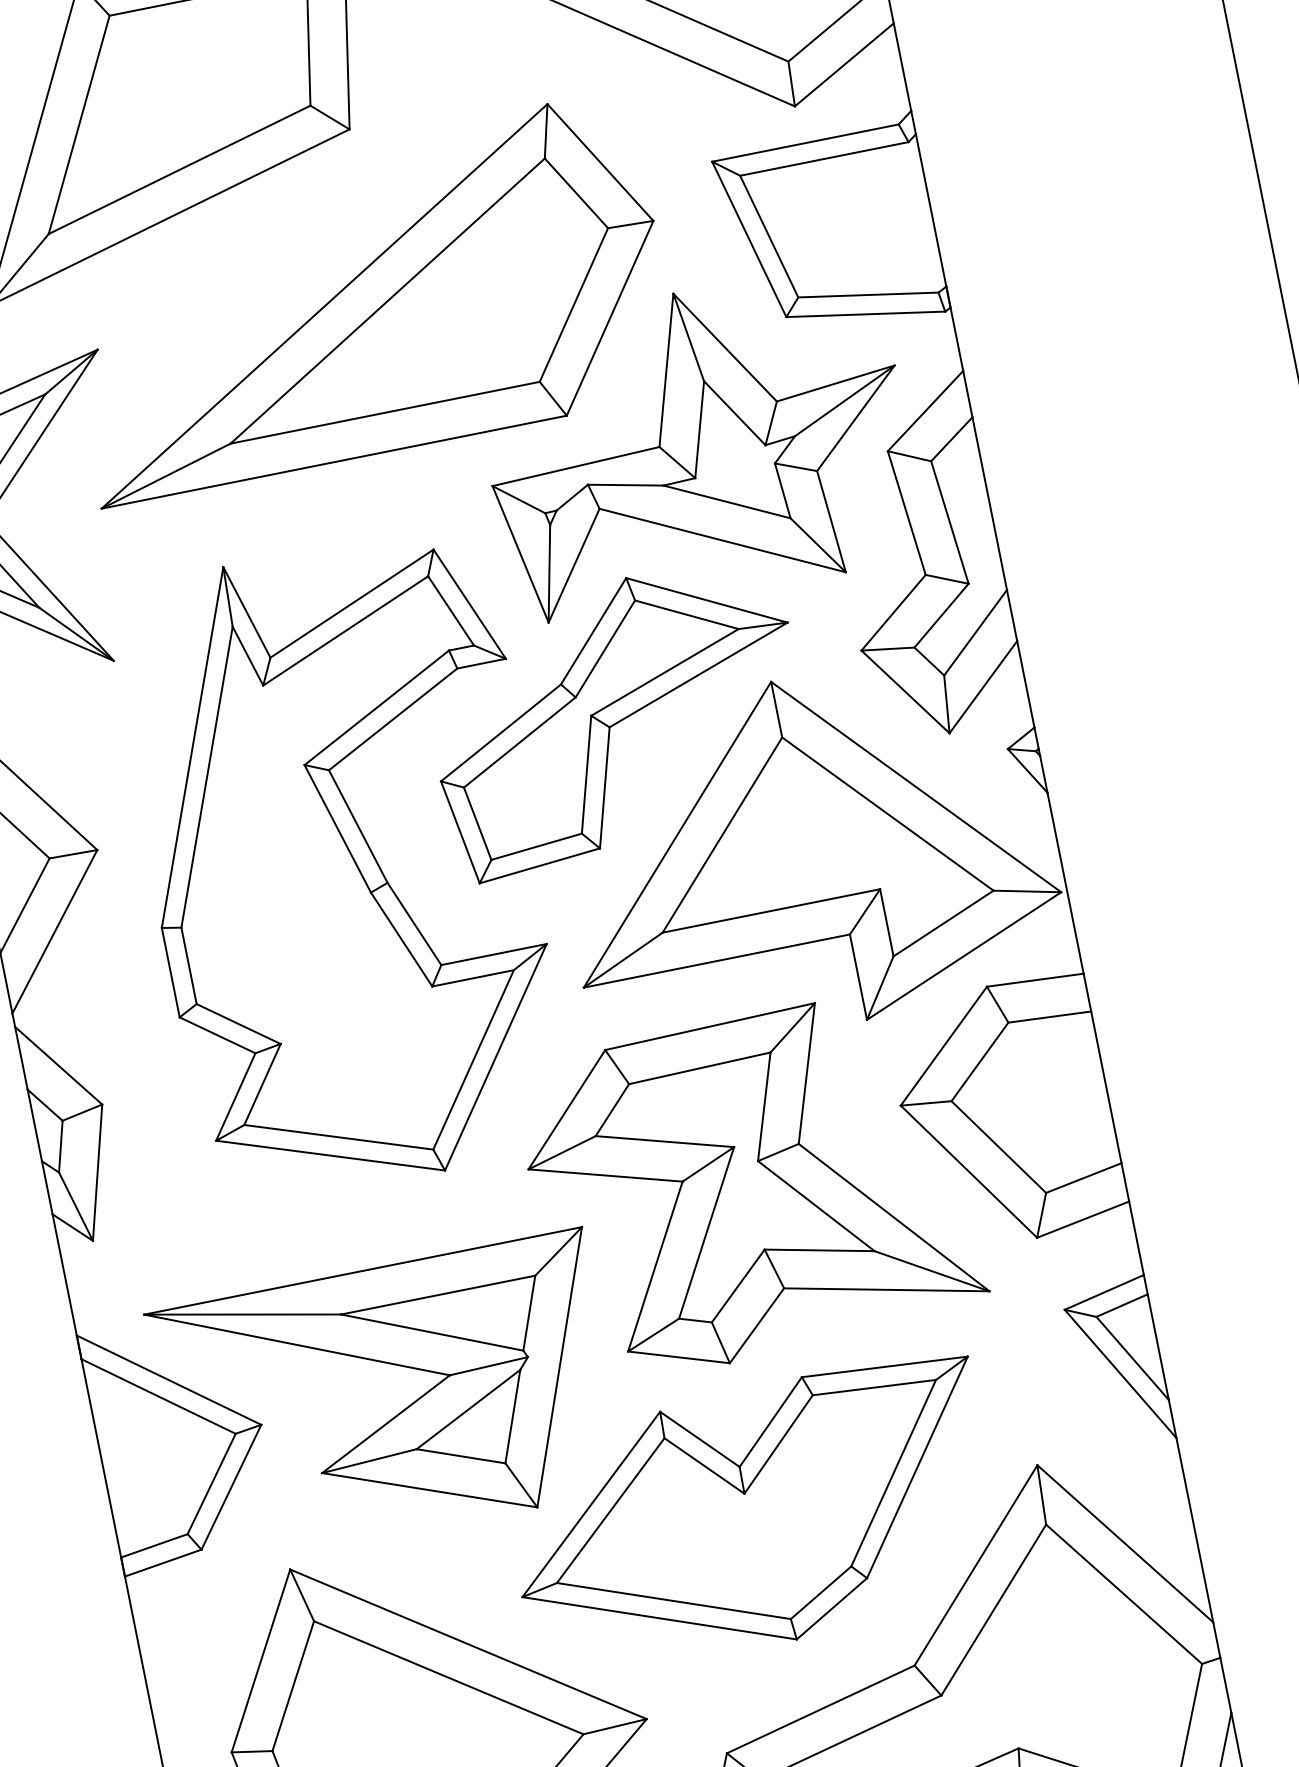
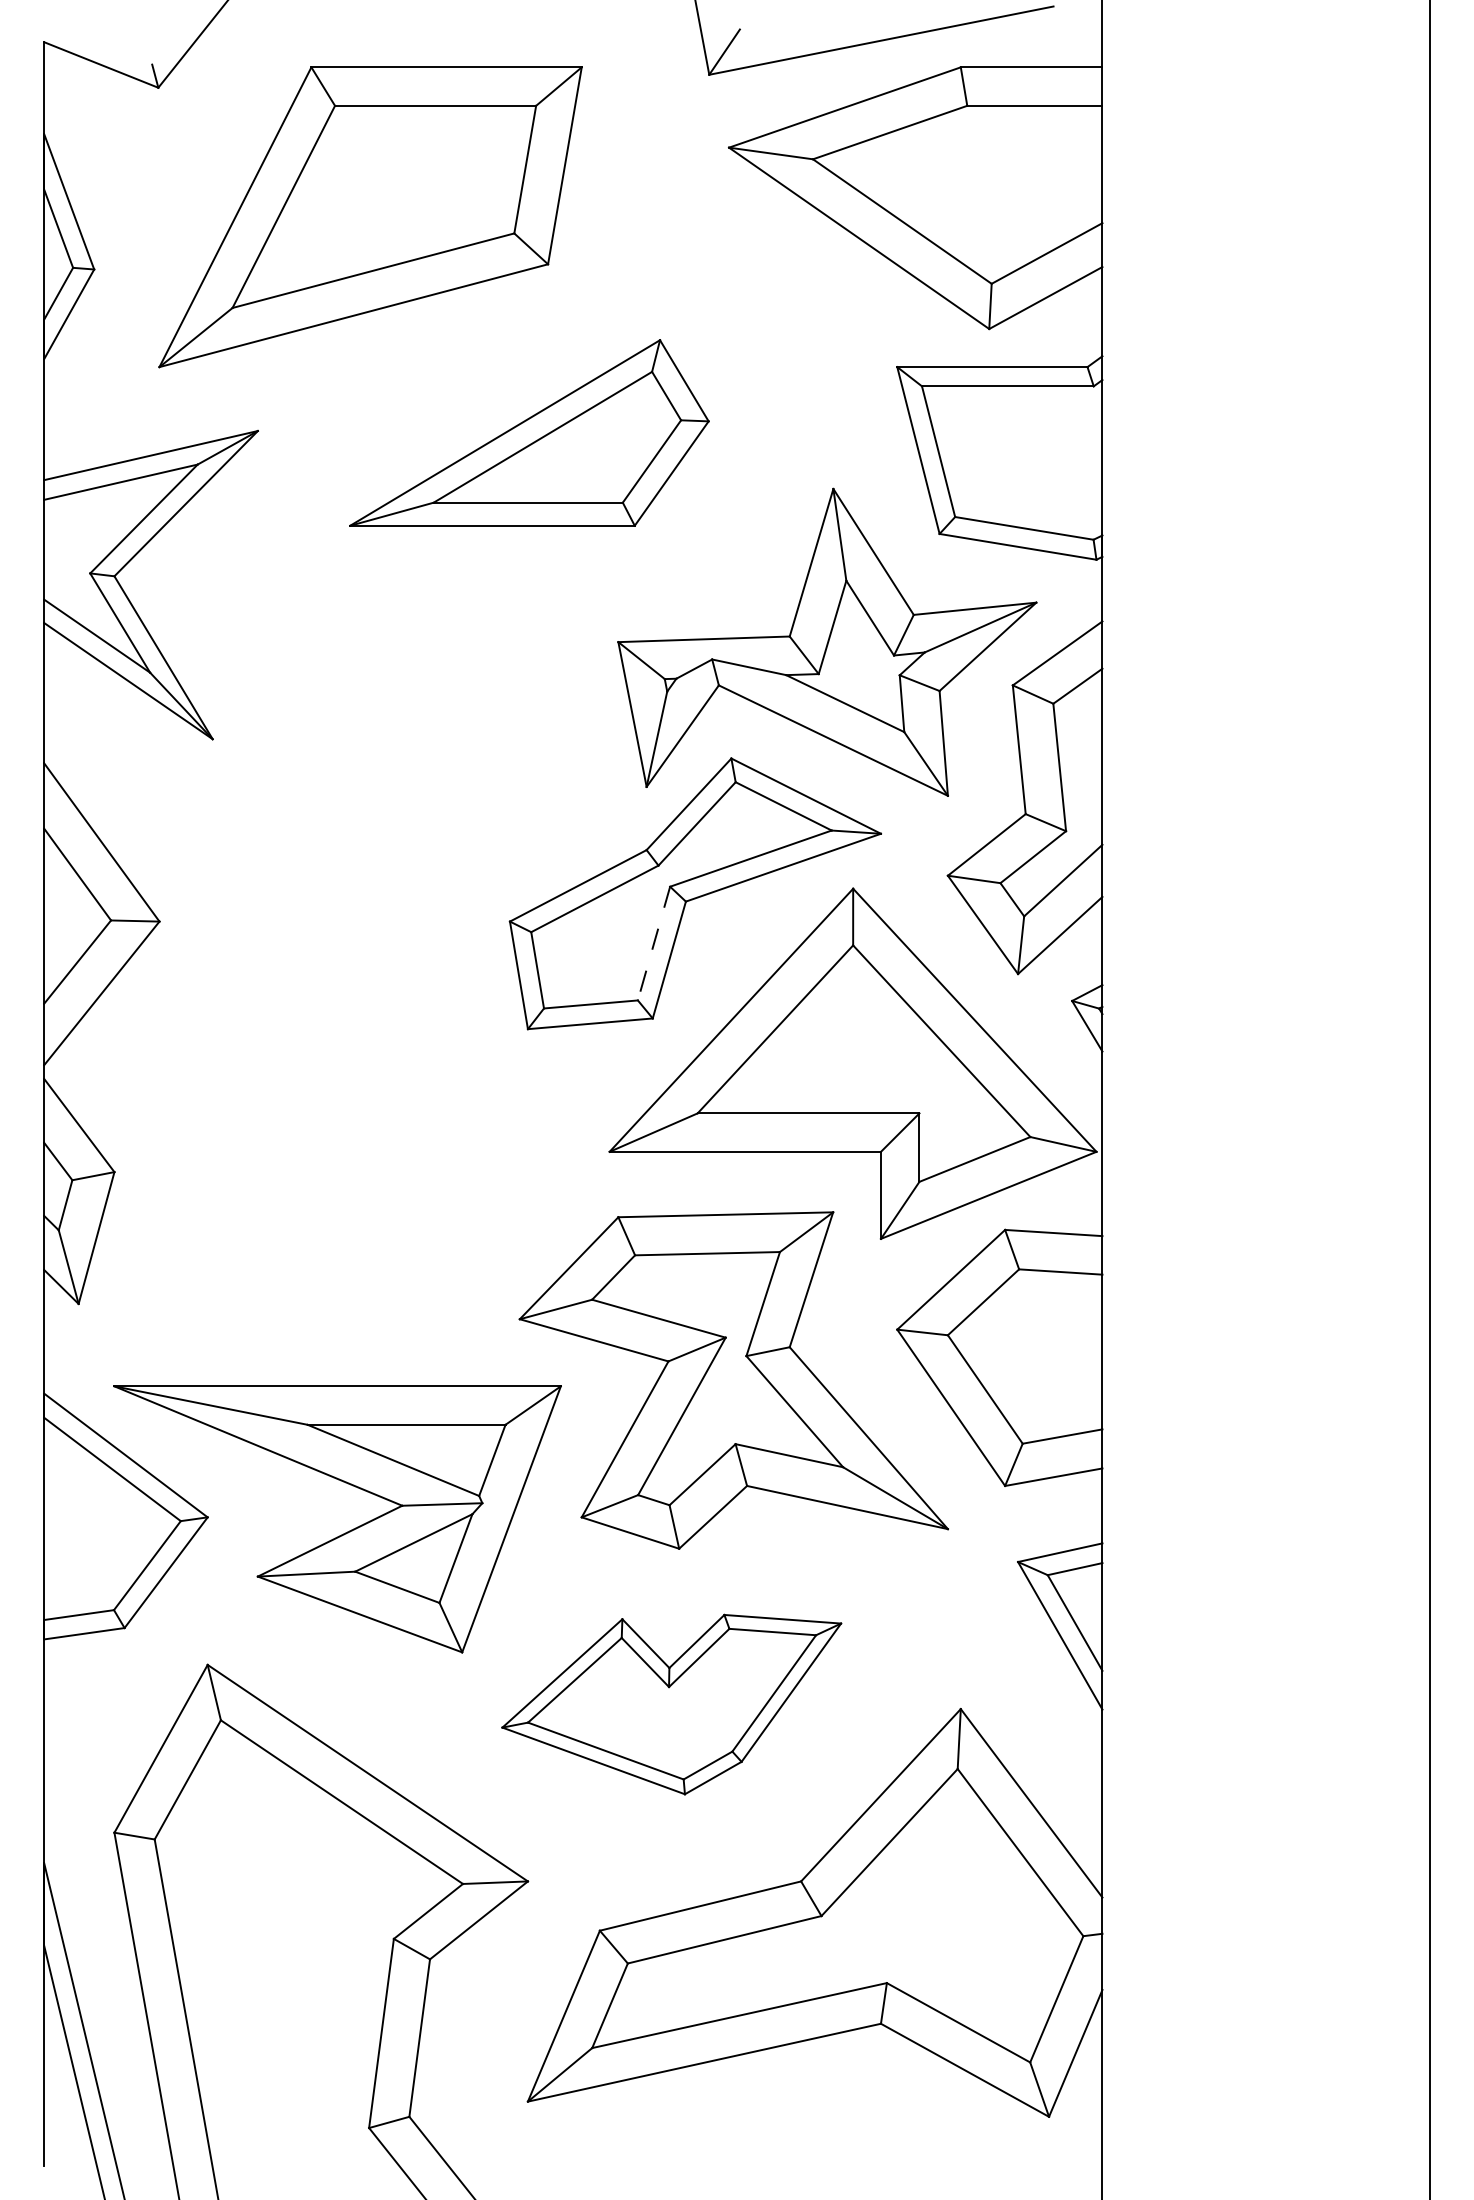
part: (364, 297) -> (529, 432), size x0.6
line: (586, 775) -> (653, 944), solid -> dashed
part: (348, 866) -> (402, 986), removed
part: (752, 1517) -> (671, 1704), size x0.7

